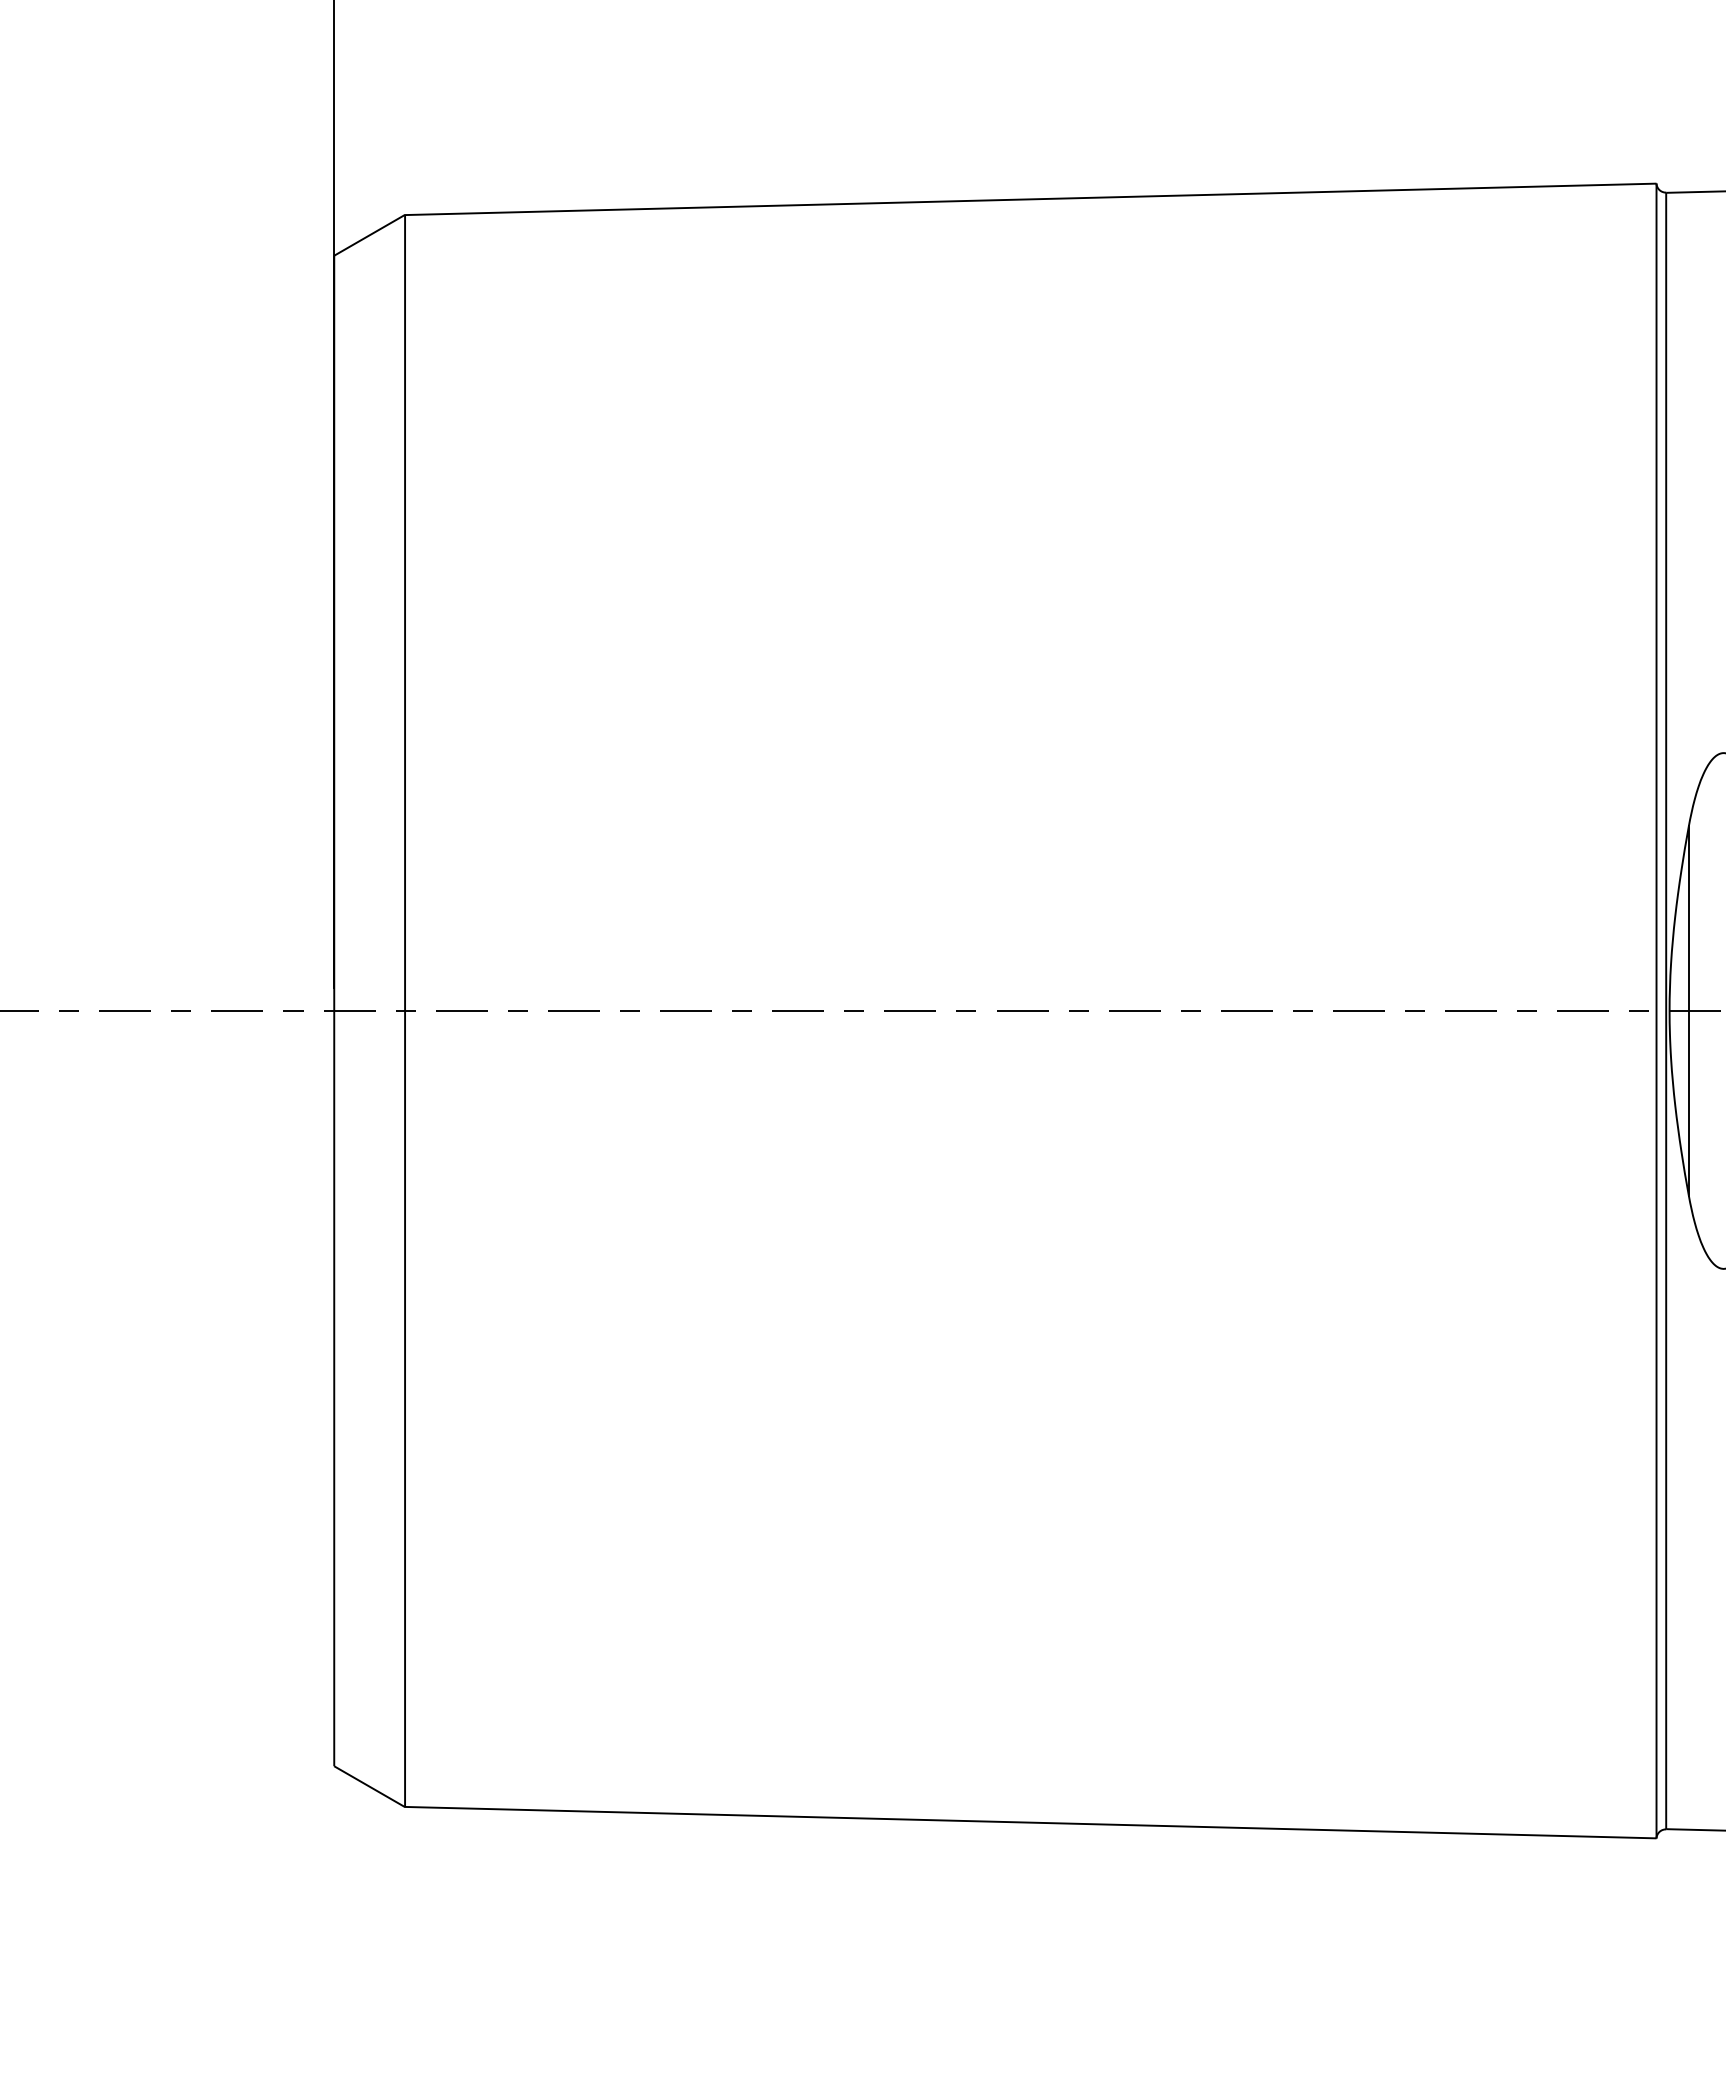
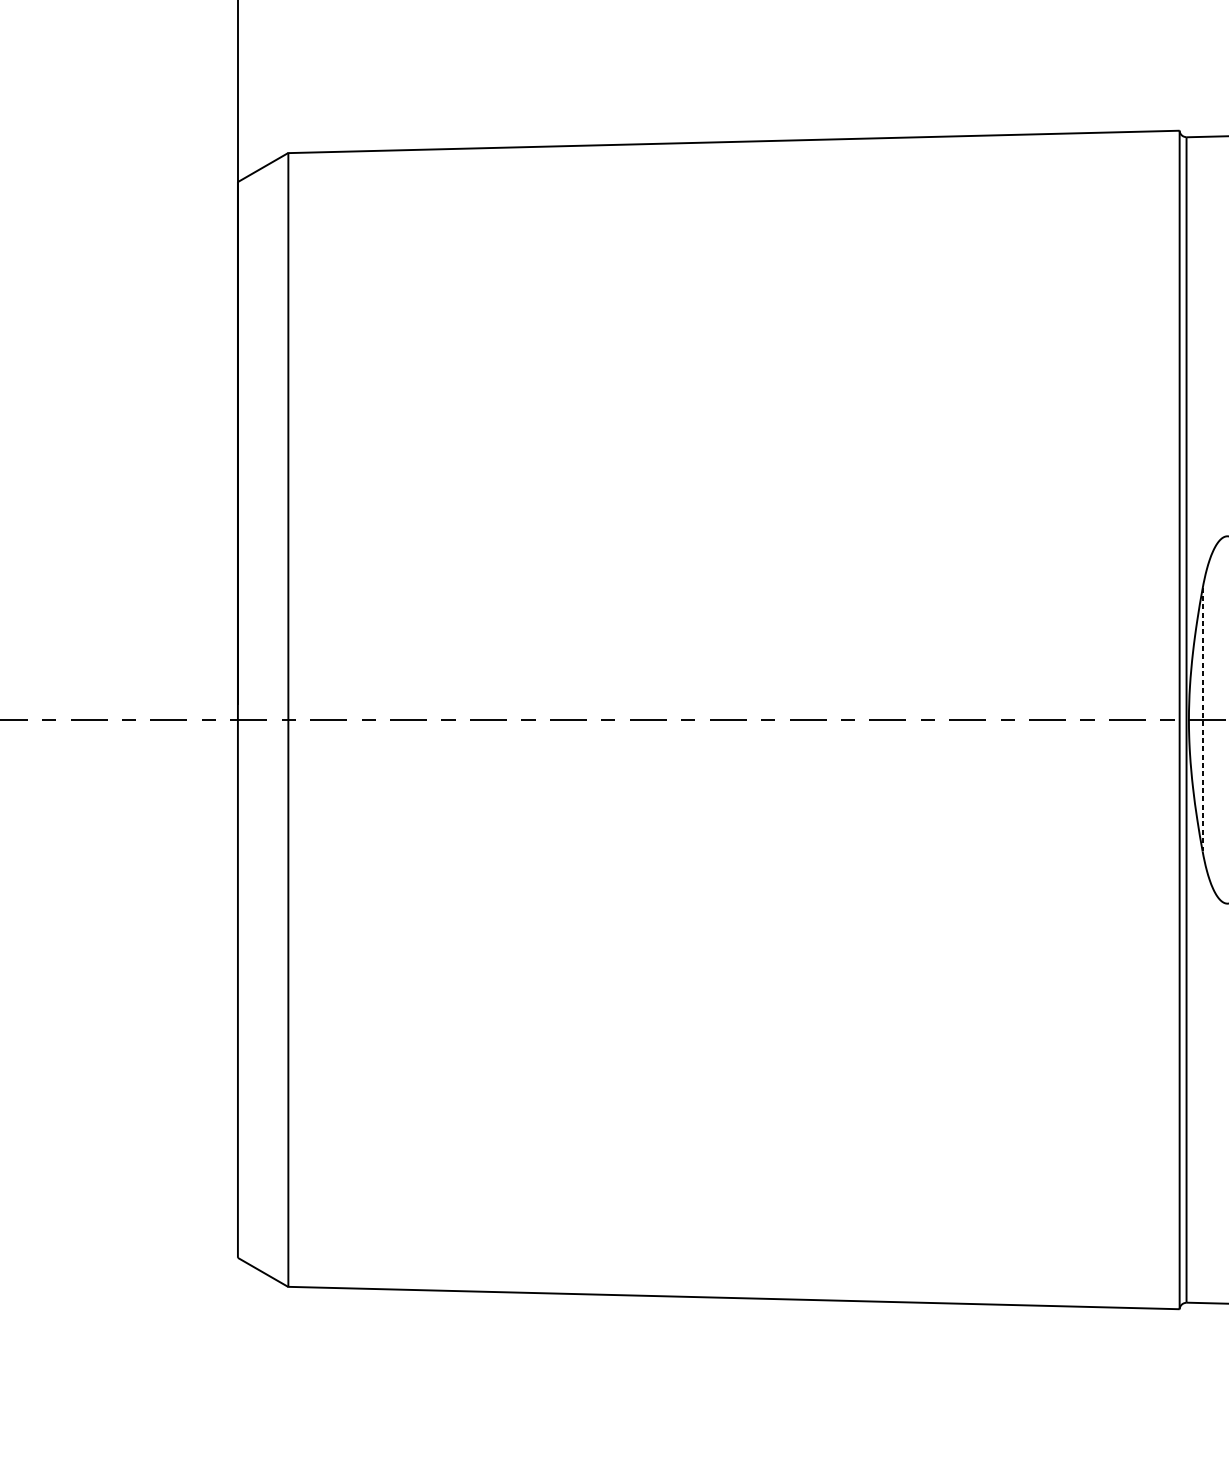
line: (1688, 1011) -> (1202, 720), solid -> dashed

